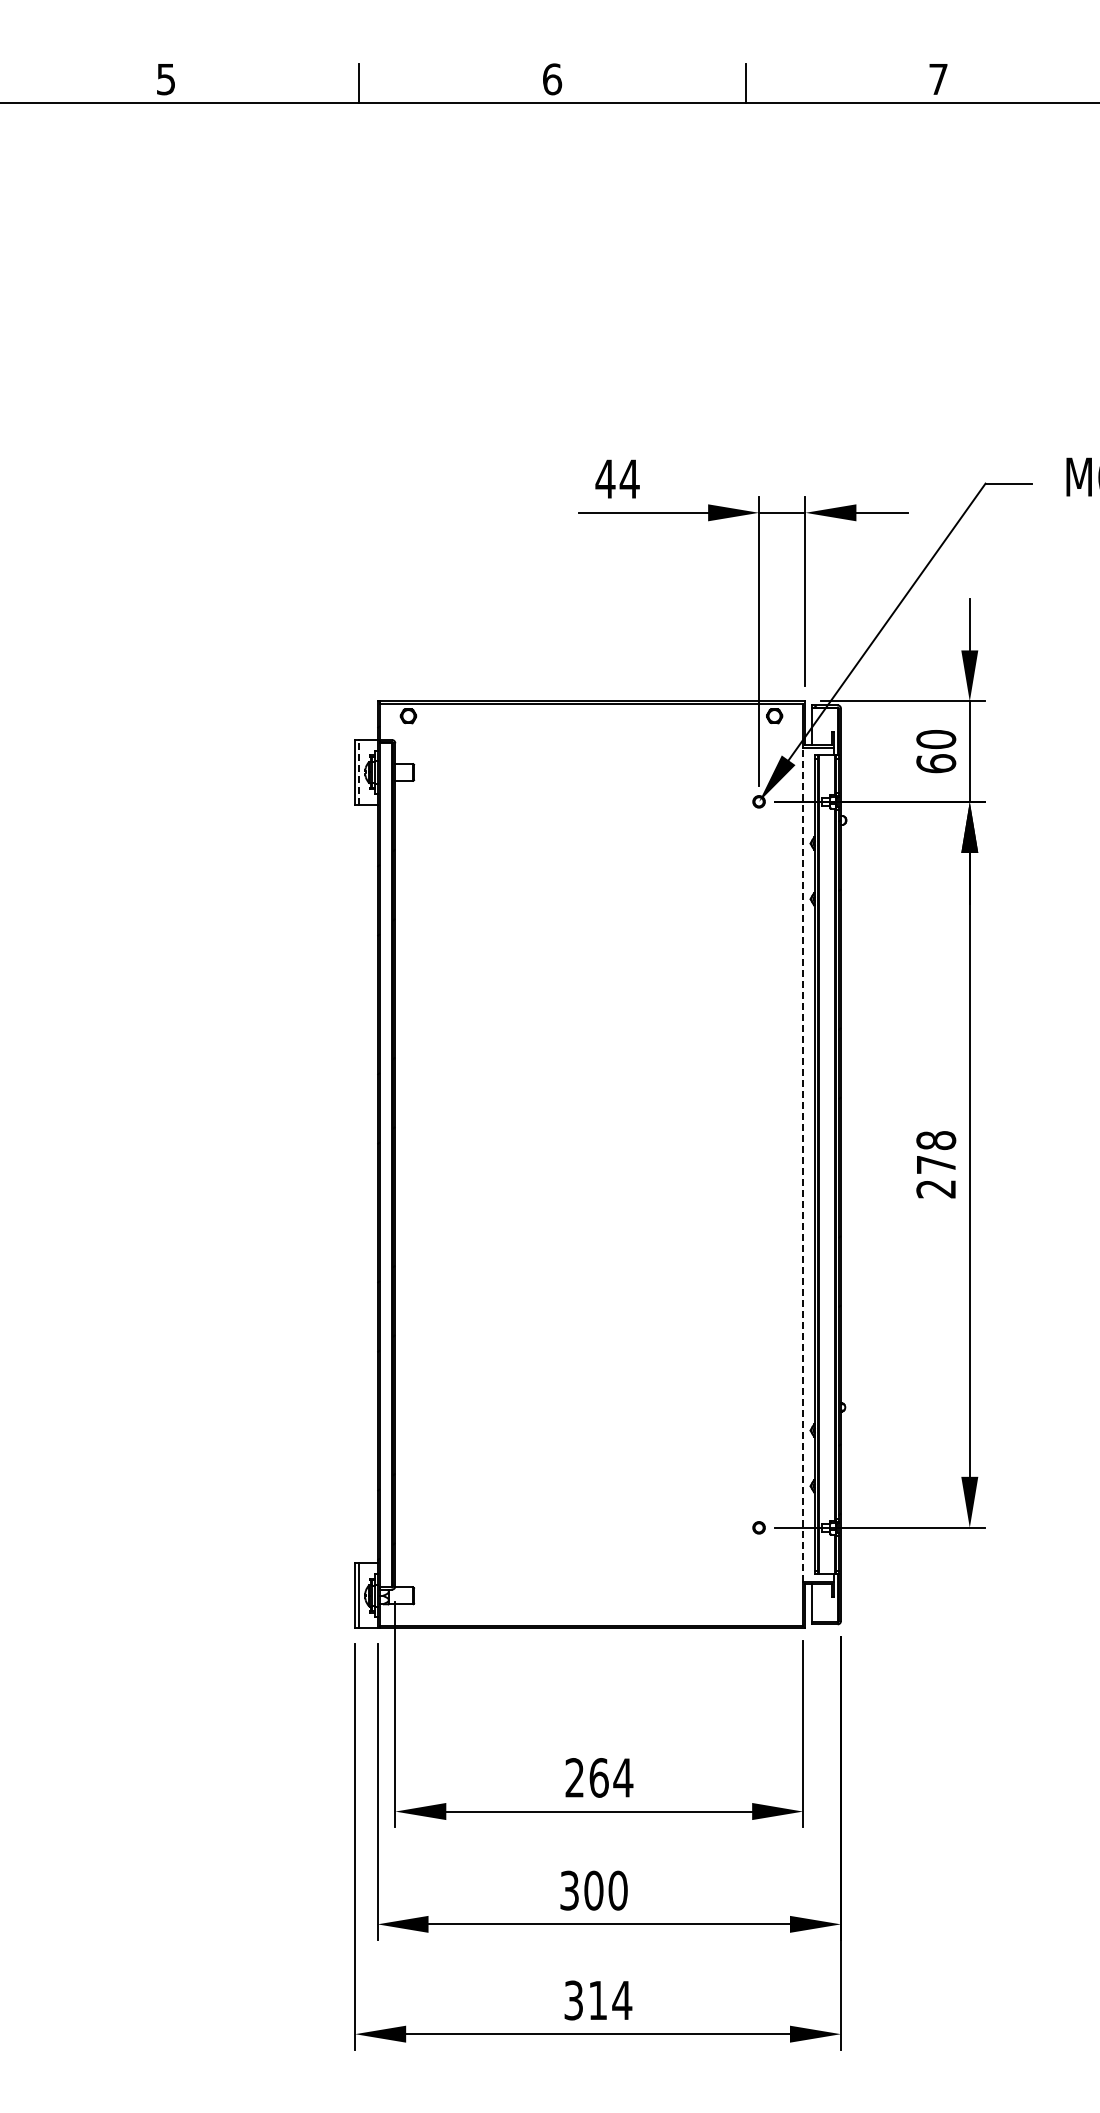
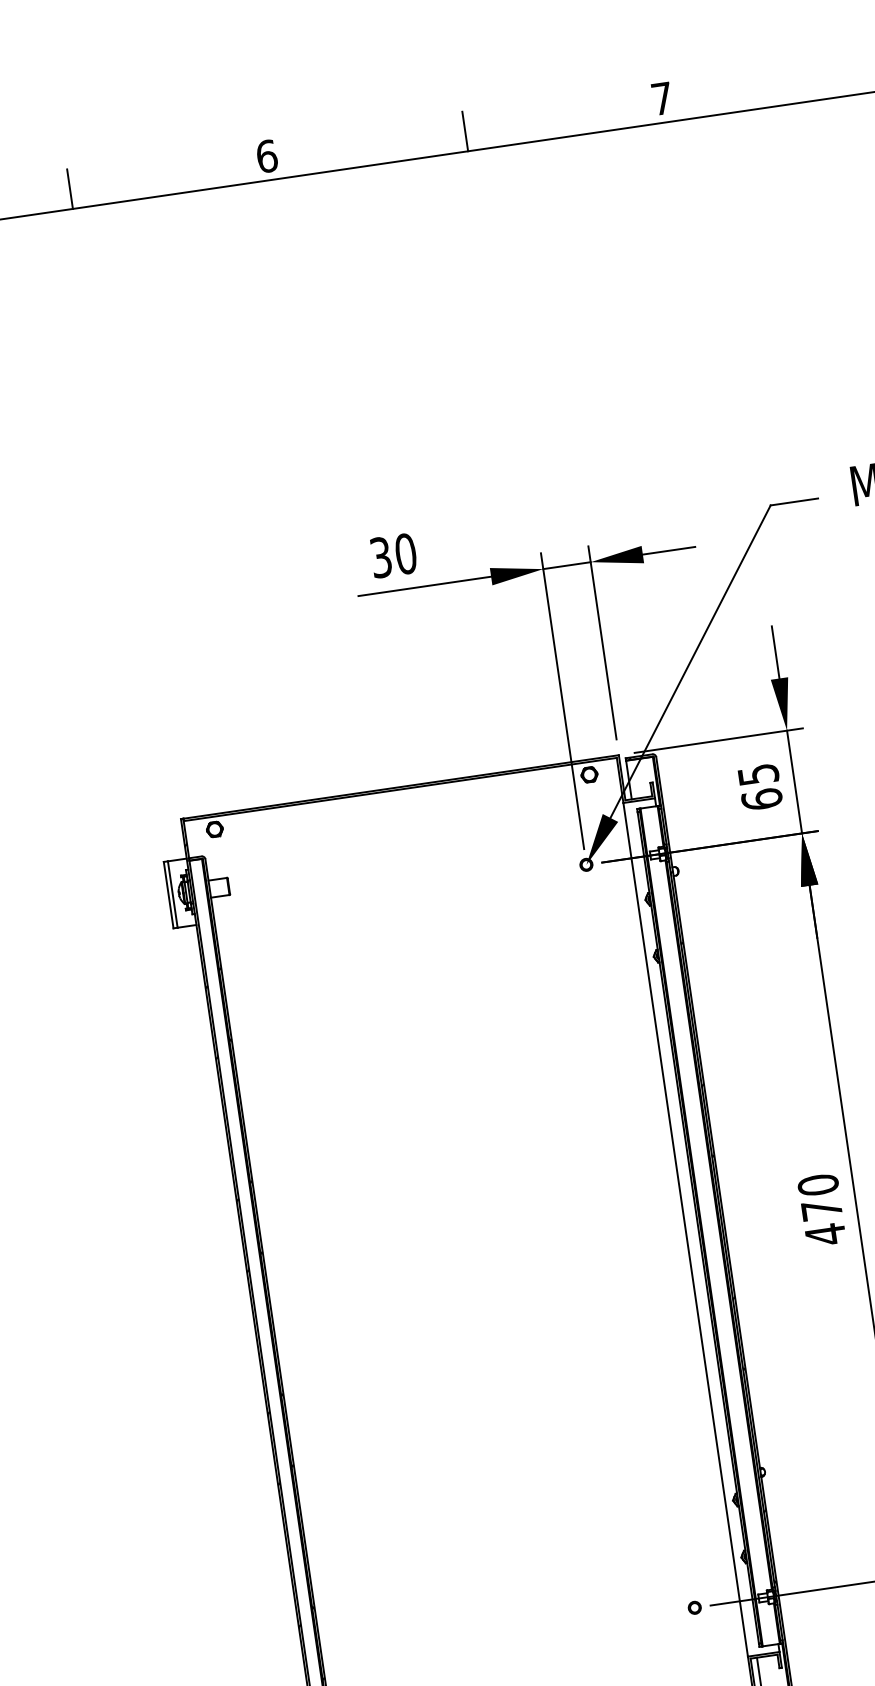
text: (617, 479) -> (393, 556), 44 -> 30
text: (936, 739) -> (758, 774), 60 -> 65
line: (359, 771) -> (172, 893), dashed -> solid
line: (803, 1164) -> (686, 1229), dashed -> solid
text: (936, 1165) -> (822, 1210), 278 -> 470

